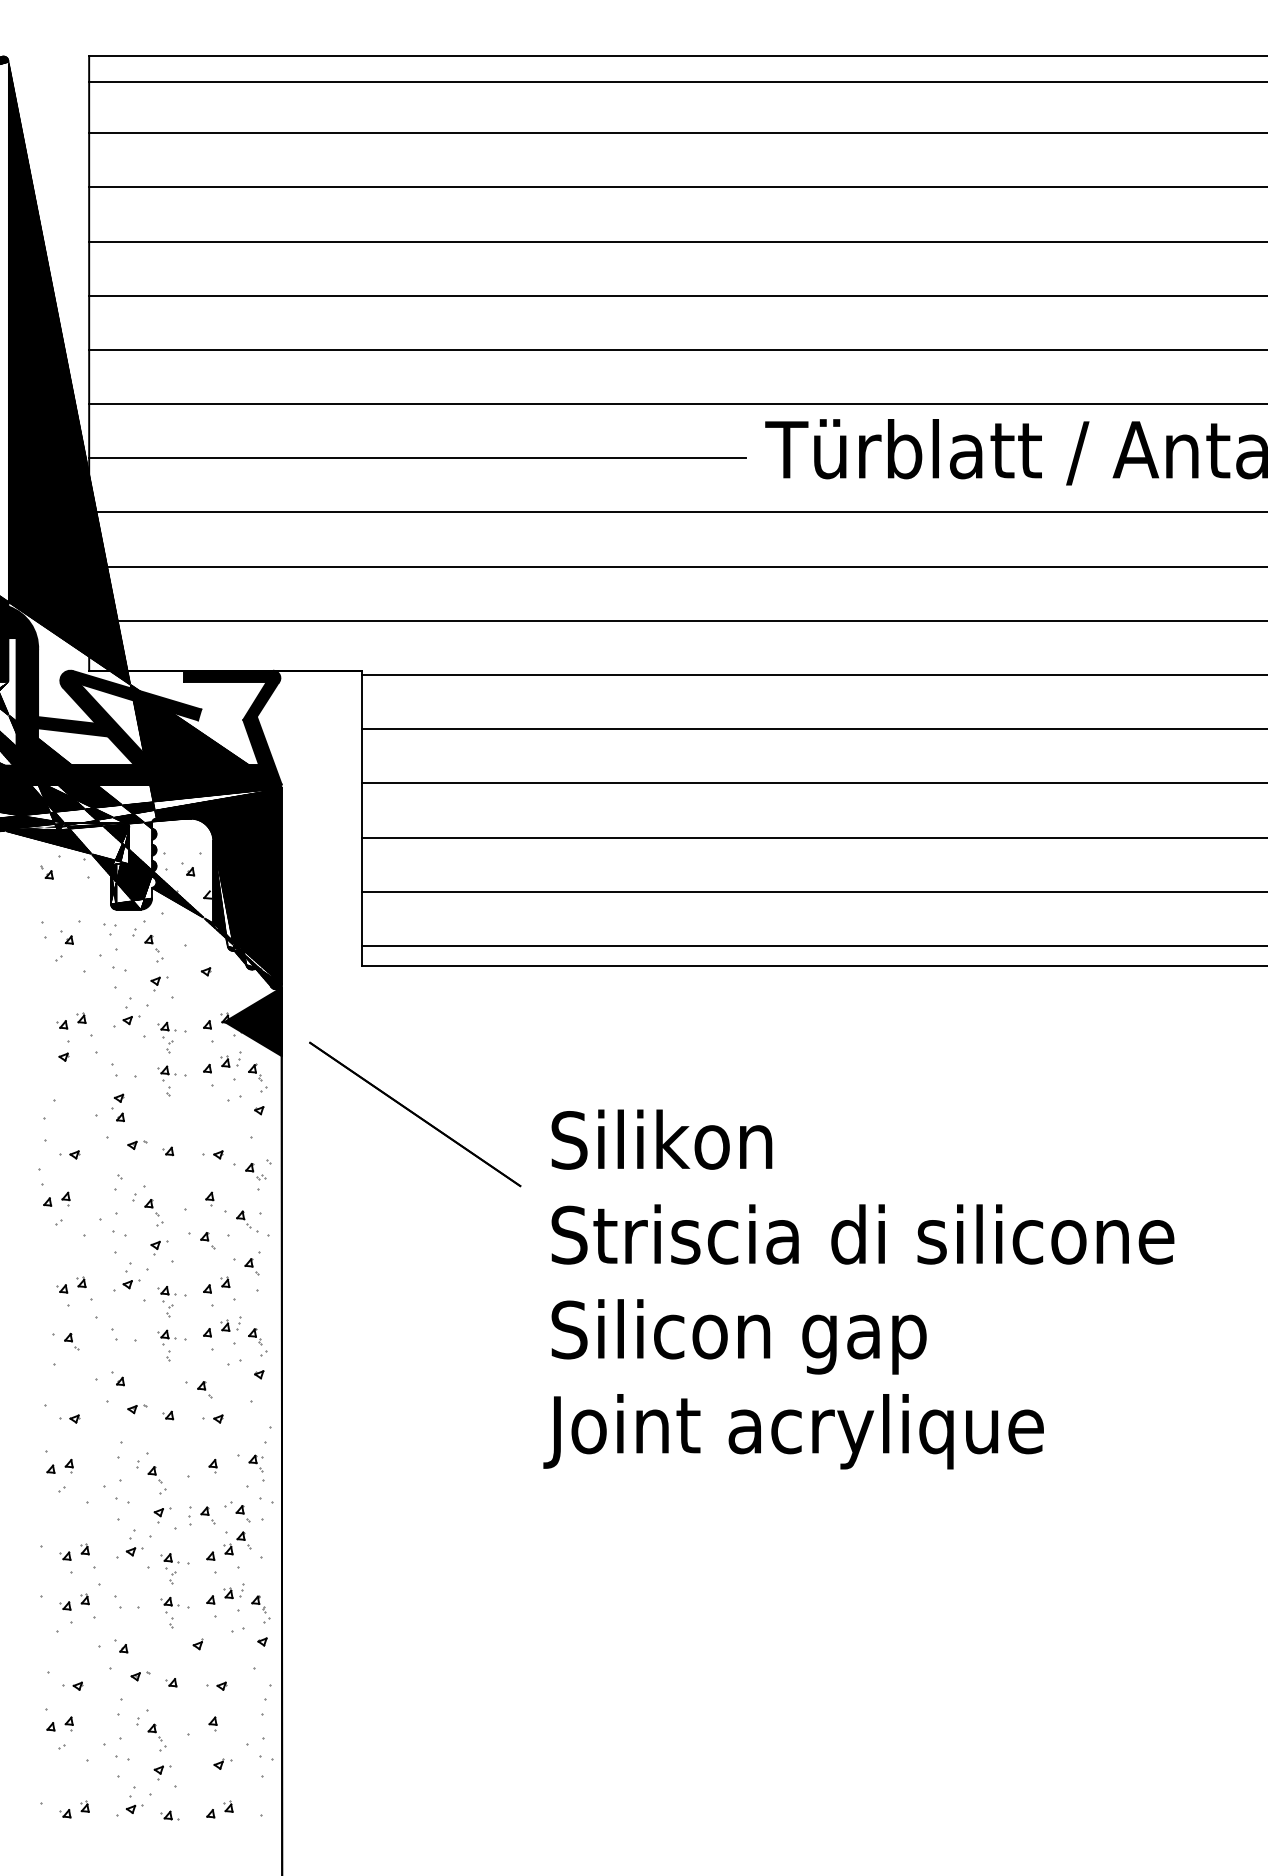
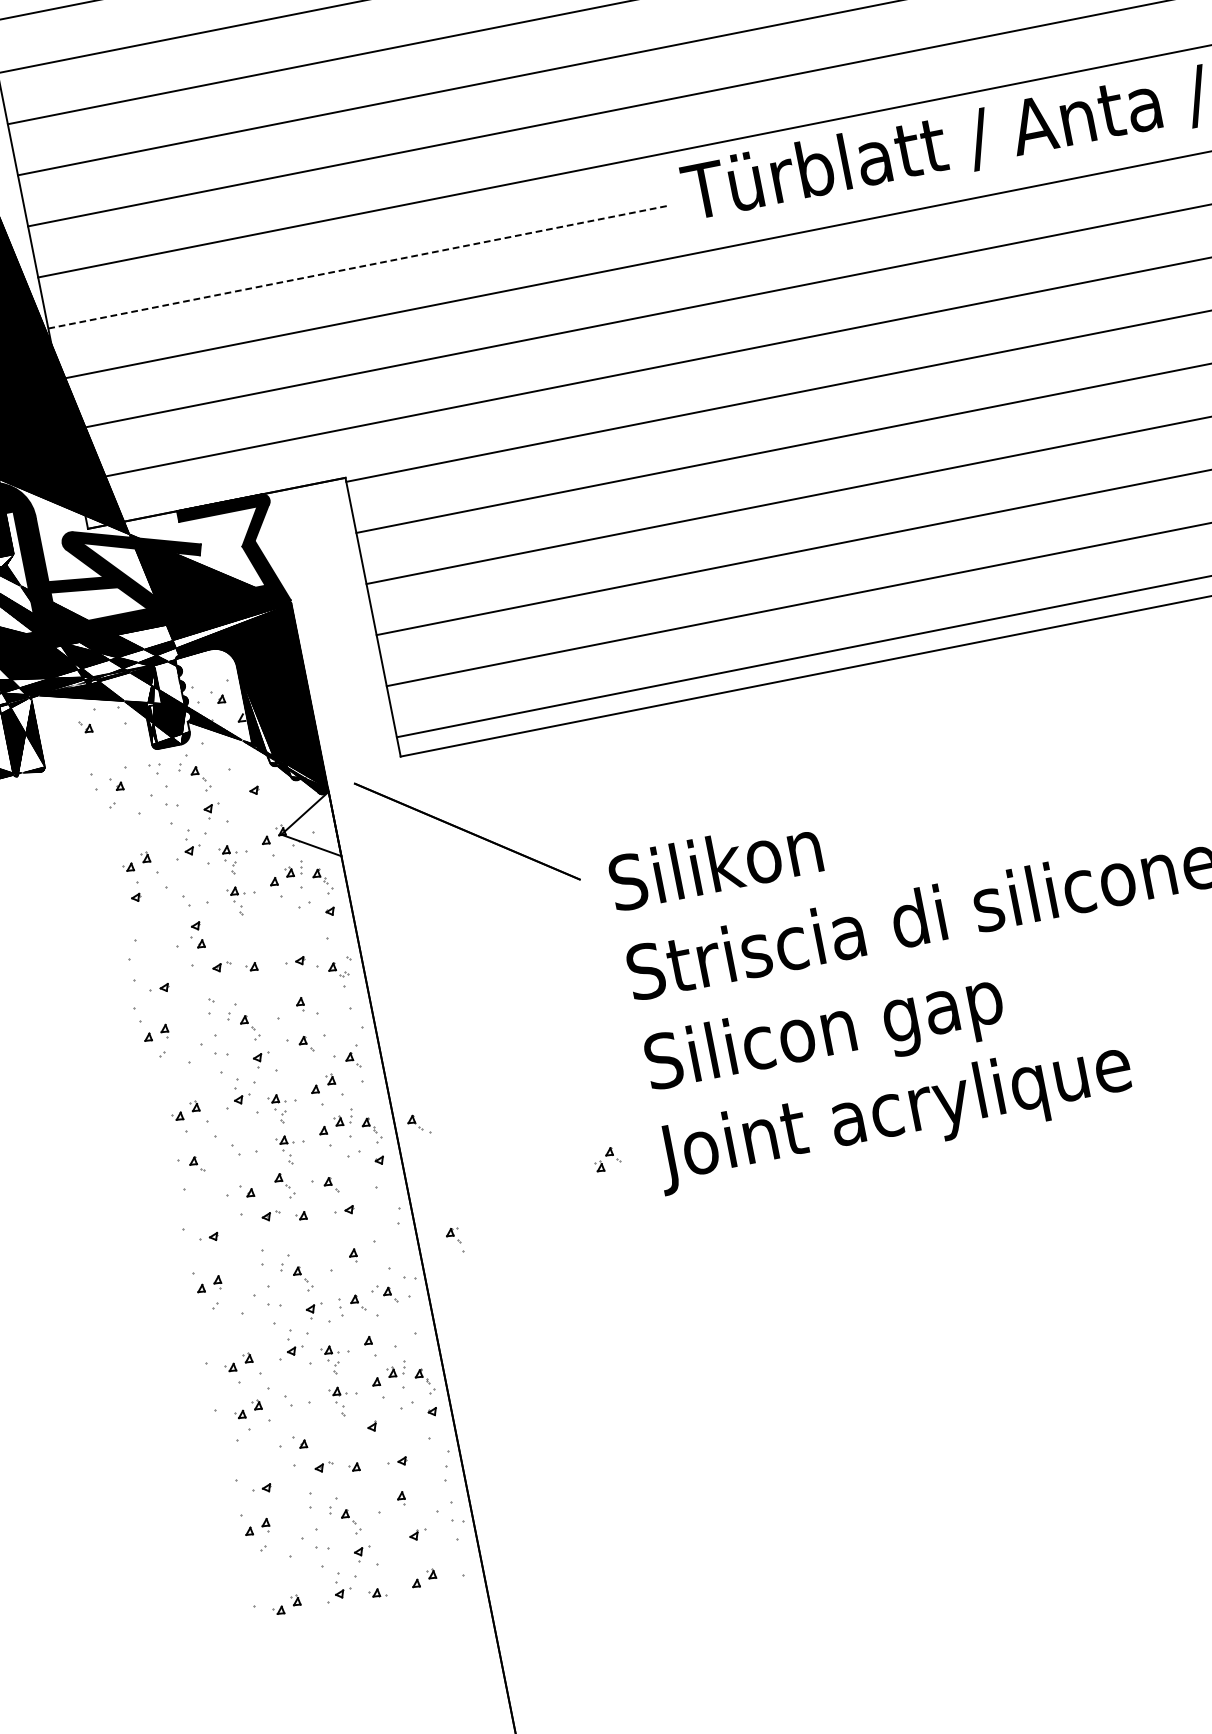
line: (417, 458) -> (357, 267), solid -> dashed
fill: (252, 1021) -> (307, 829), removed
line: (415, 1114) -> (467, 831), moved
part: (247, 1221) -> (418, 1124), moved
part: (156, 1381) -> (284, 1186), added
part: (256, 1467) -> (454, 1239), moved
part: (237, 1543) -> (607, 1159), moved

